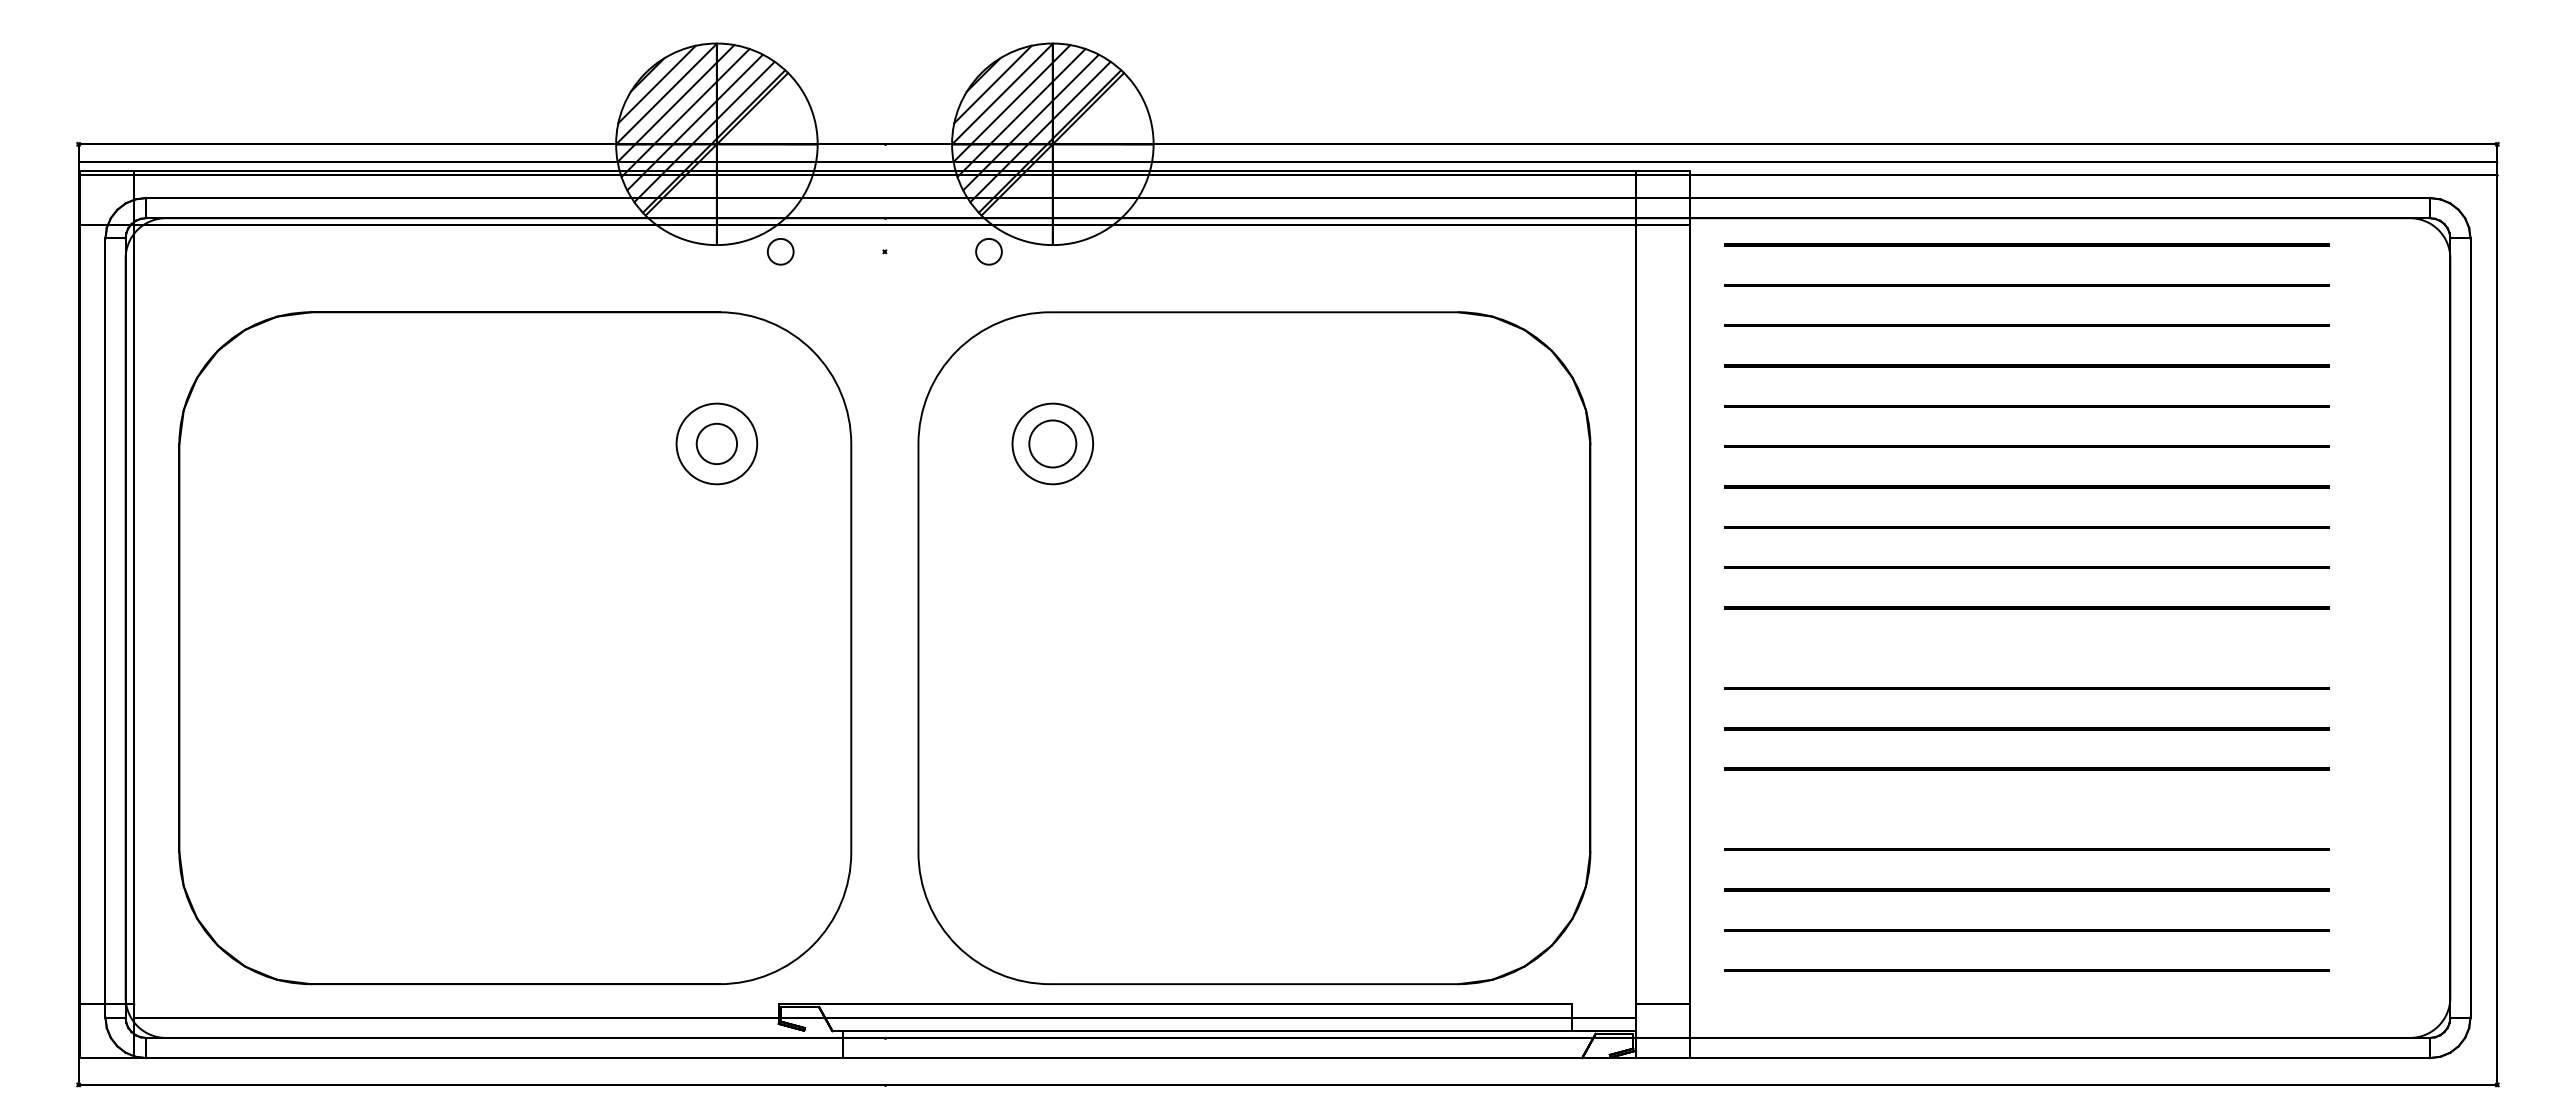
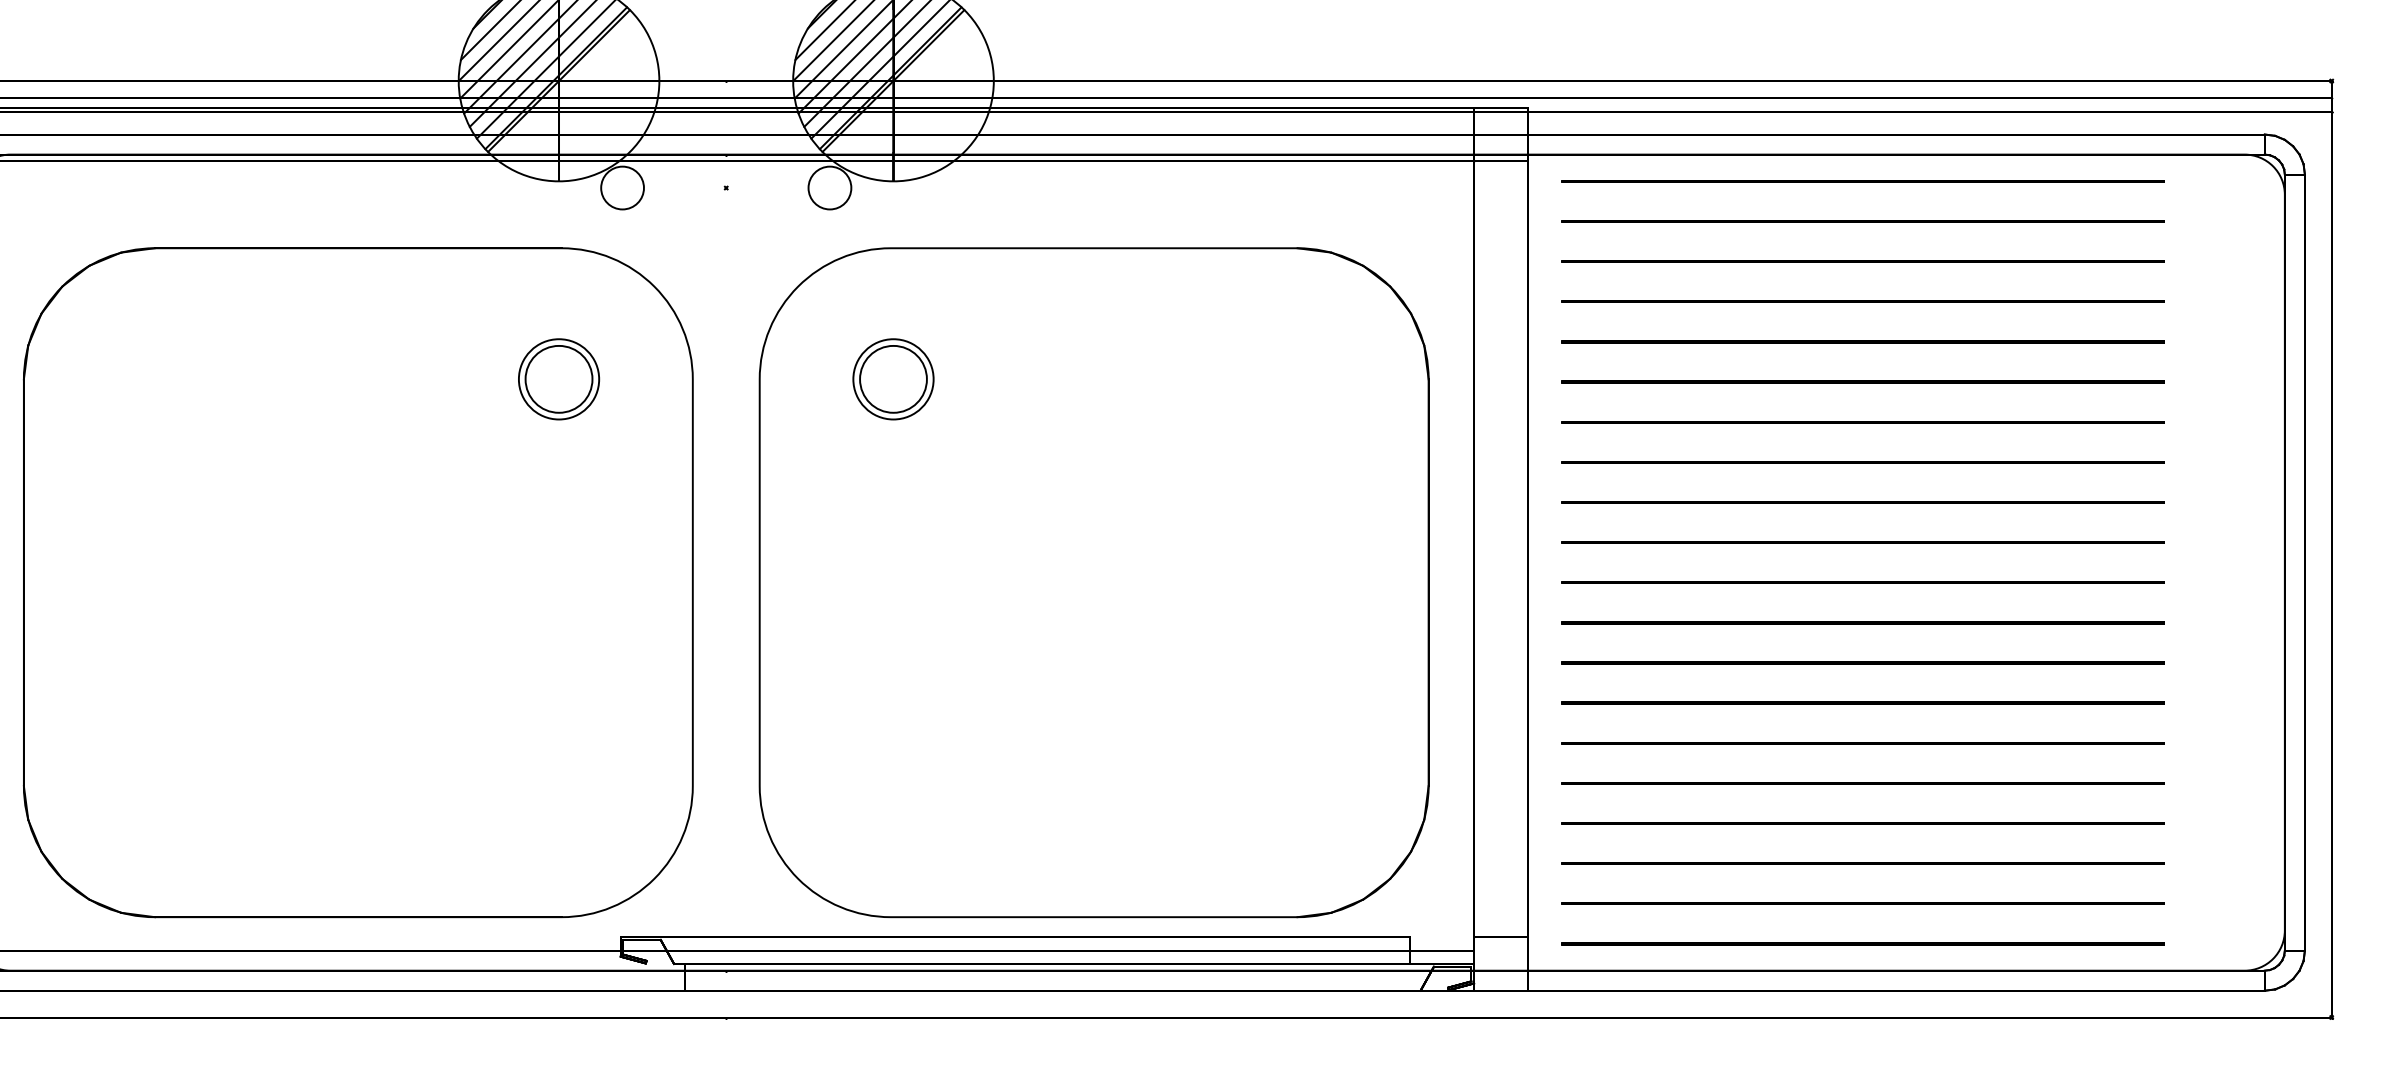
circle: (780, 251) -> (622, 187), size x1.67
circle: (988, 251) -> (829, 187), size x1.67
circle: (716, 443) -> (558, 378), size x1.67
circle: (1052, 443) -> (893, 378), size x1.43
line: (2026, 648) -> (1862, 582), added
line: (2026, 809) -> (1862, 743), added
line: (2026, 1010) -> (1862, 943), added

